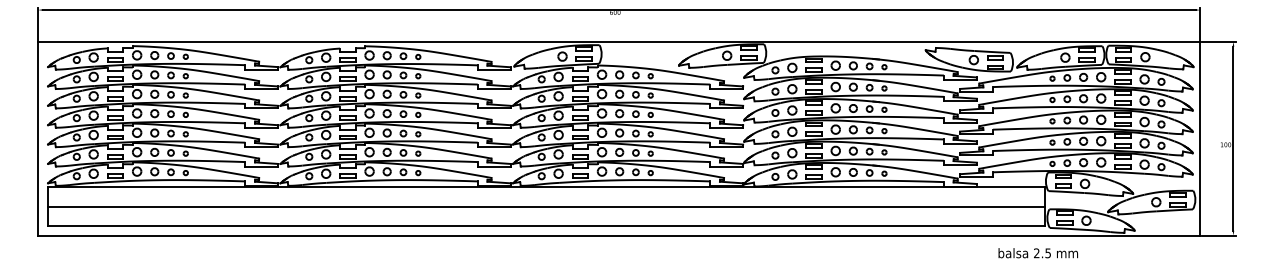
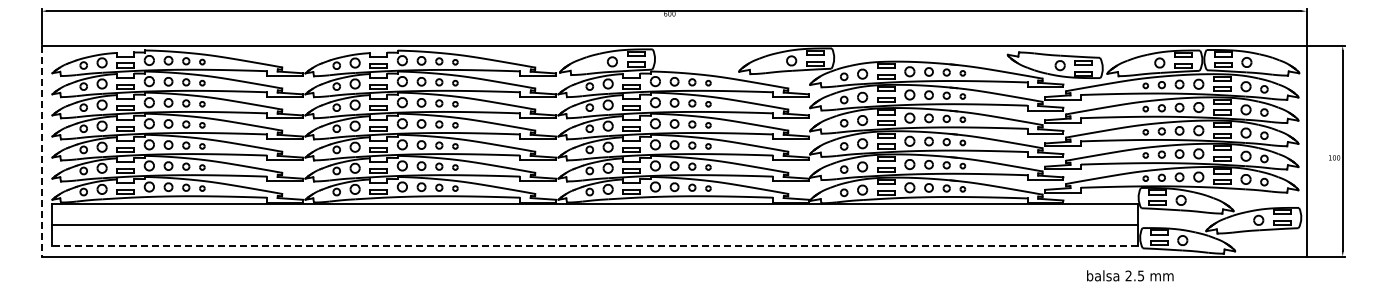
line: (38, 138) -> (41, 151), solid -> dashed
line: (546, 226) -> (595, 246), solid -> dashed

